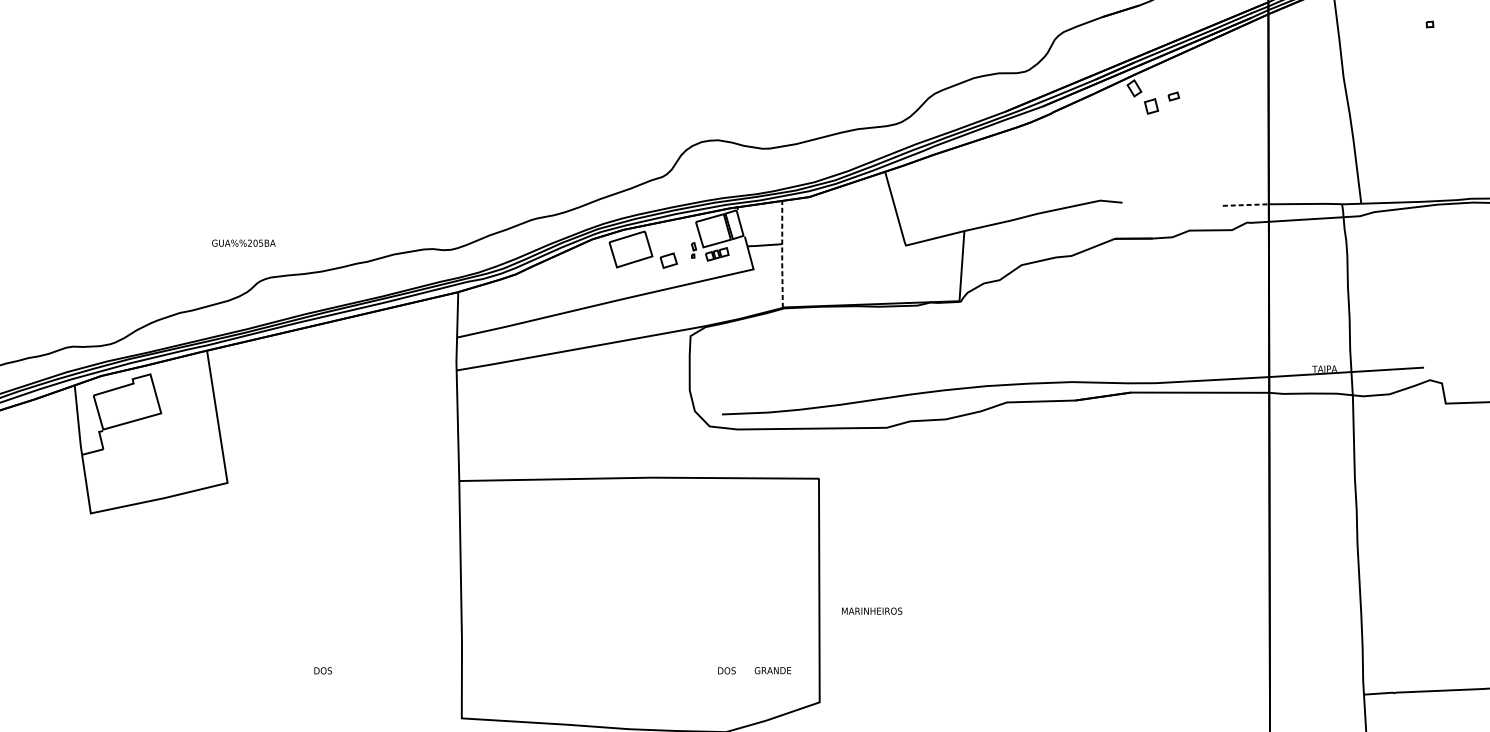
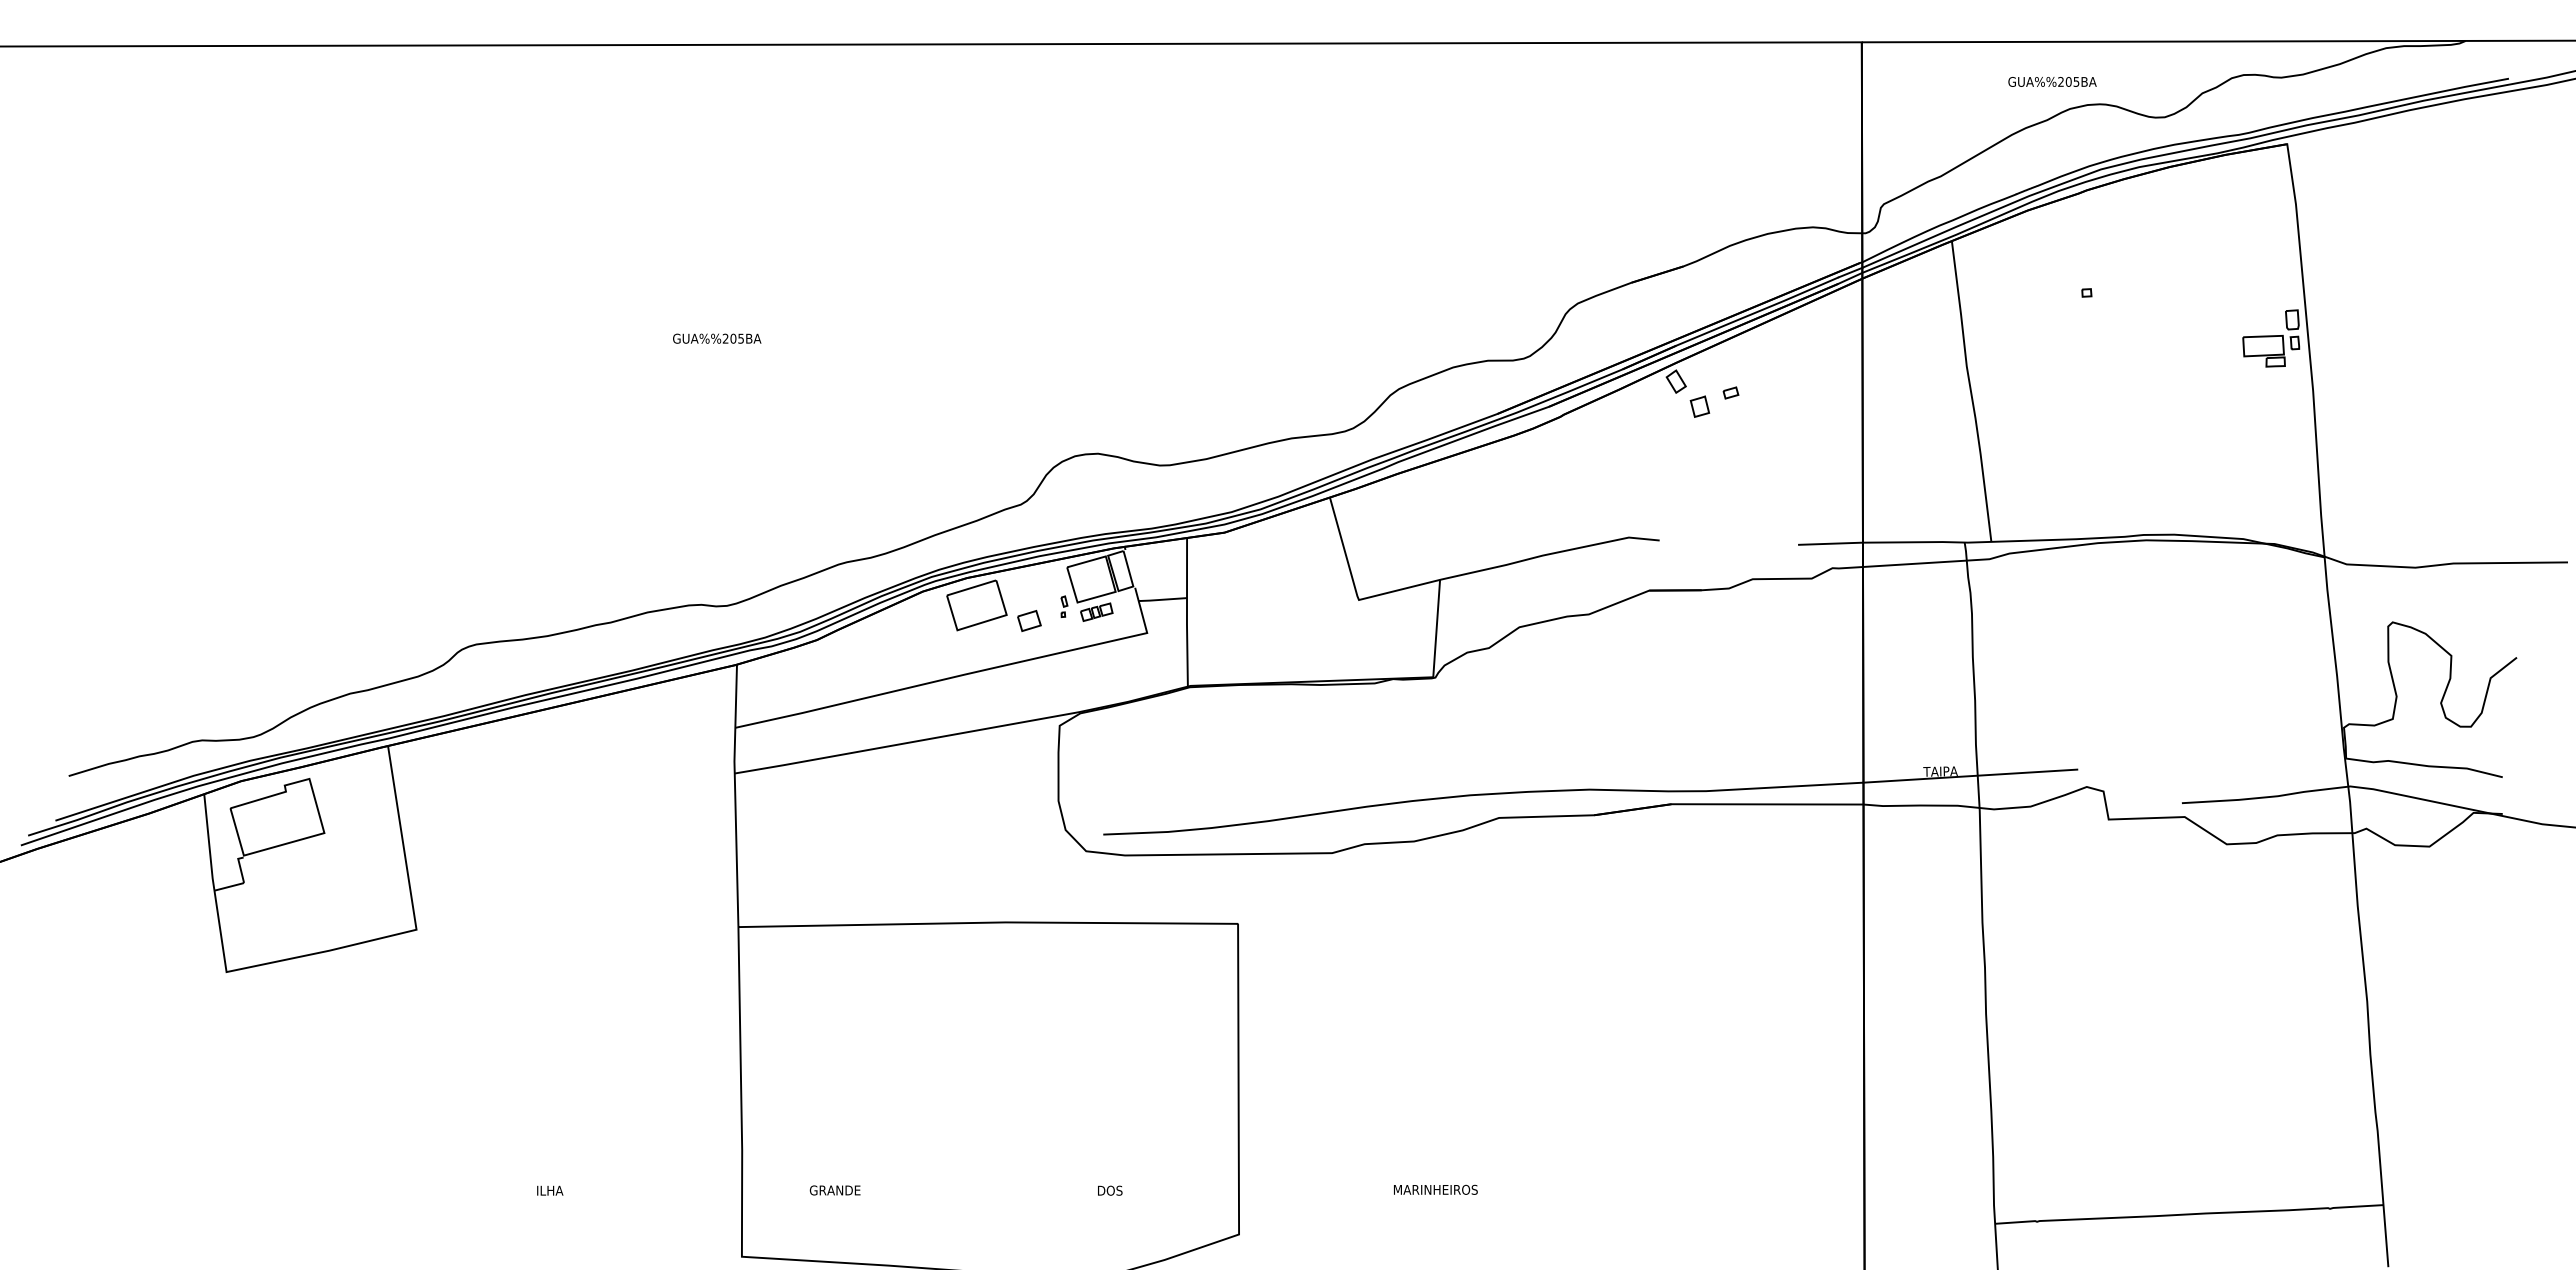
line: (1245, 204) -> (1830, 543), dashed -> solid
text: (244, 243) -> (717, 338), moved
line: (781, 254) -> (1186, 612), dashed -> solid
text: (871, 610) -> (1435, 1189), moved
text: (324, 670) -> (550, 1190), DOS -> ILHA
text: (772, 670) -> (834, 1190), moved

